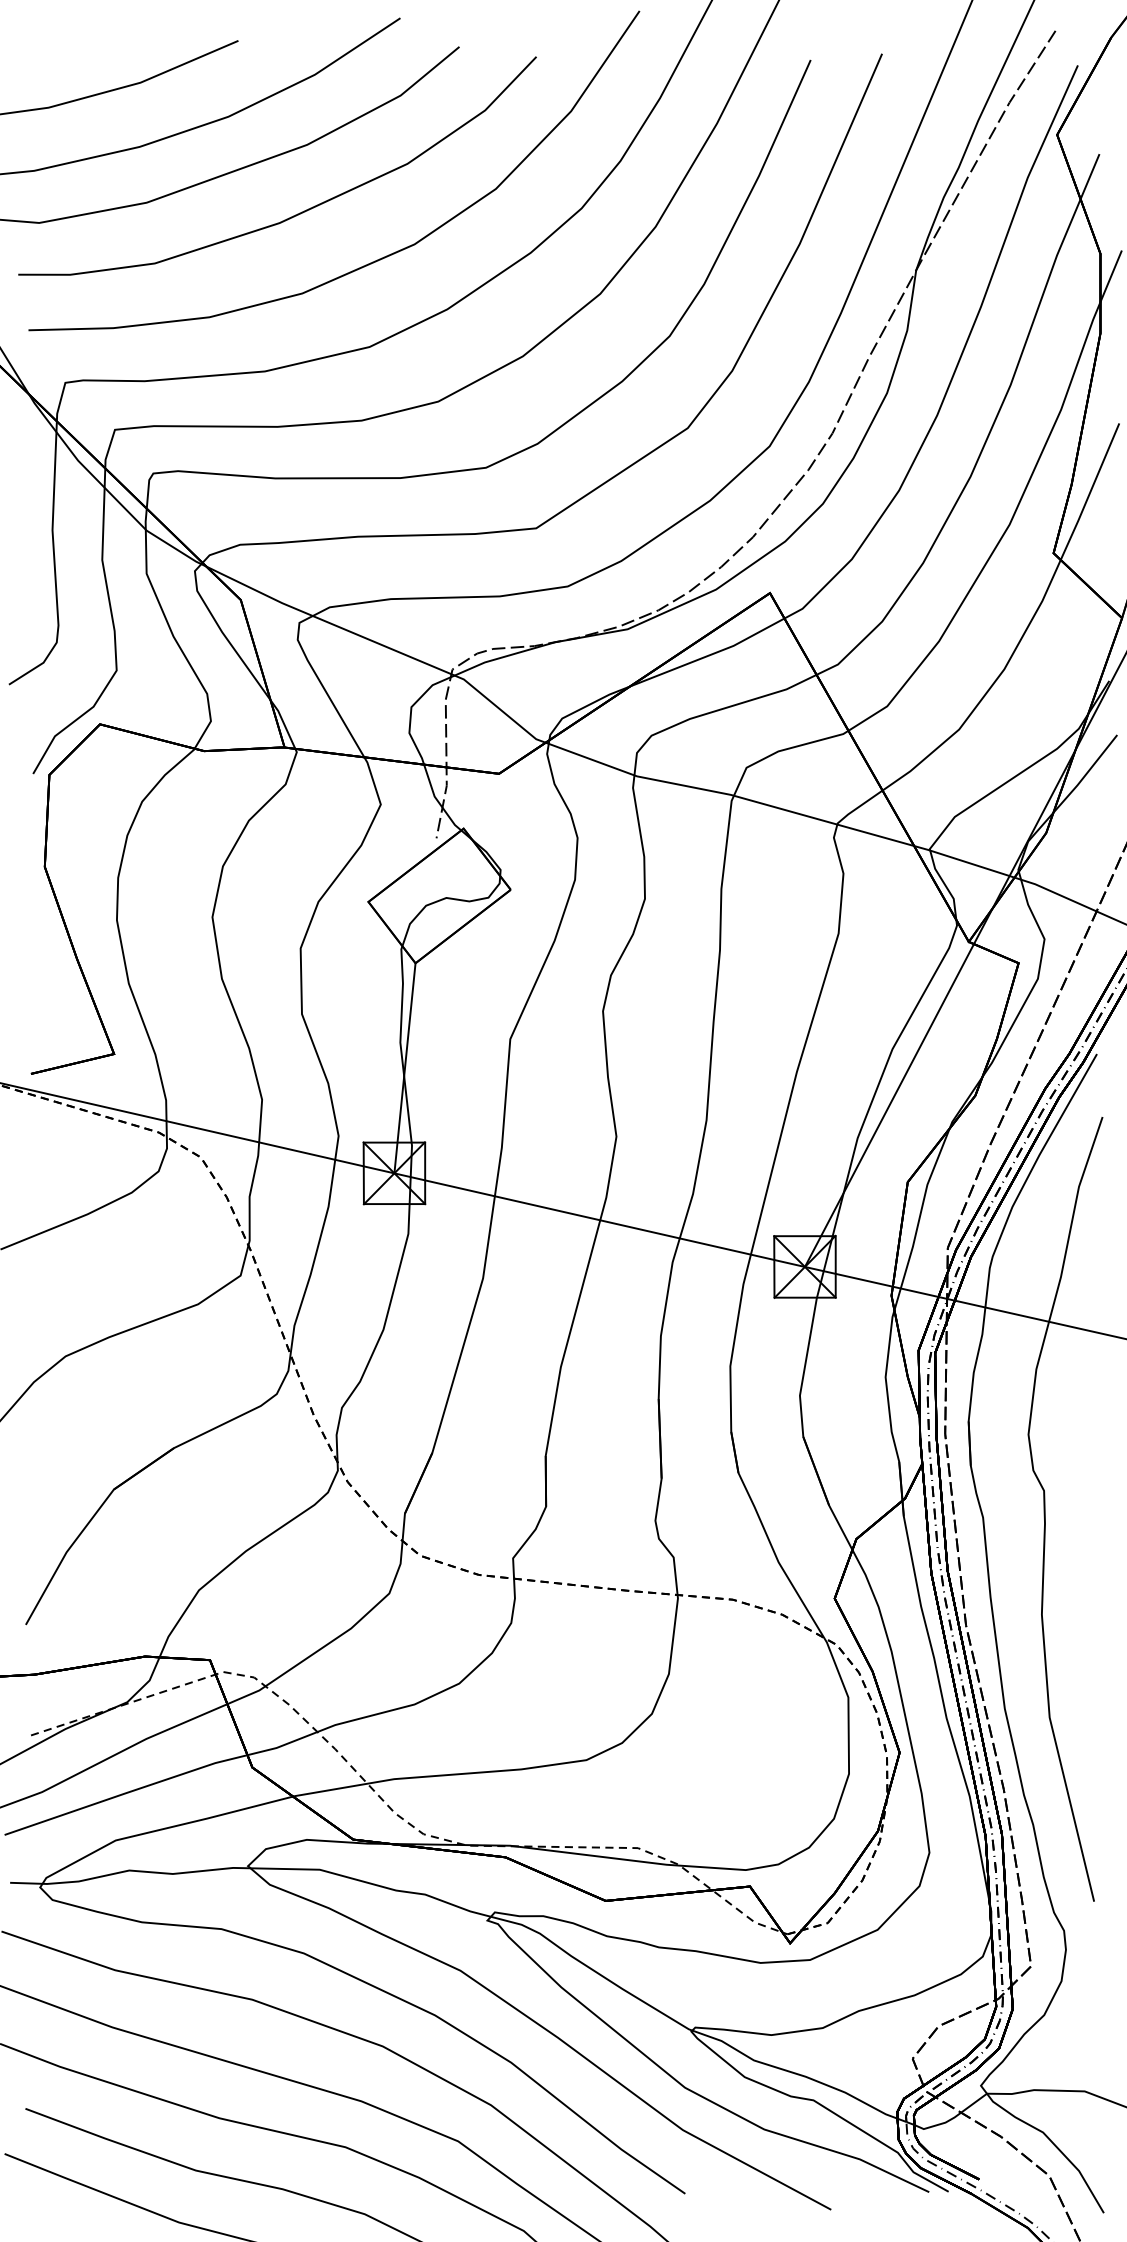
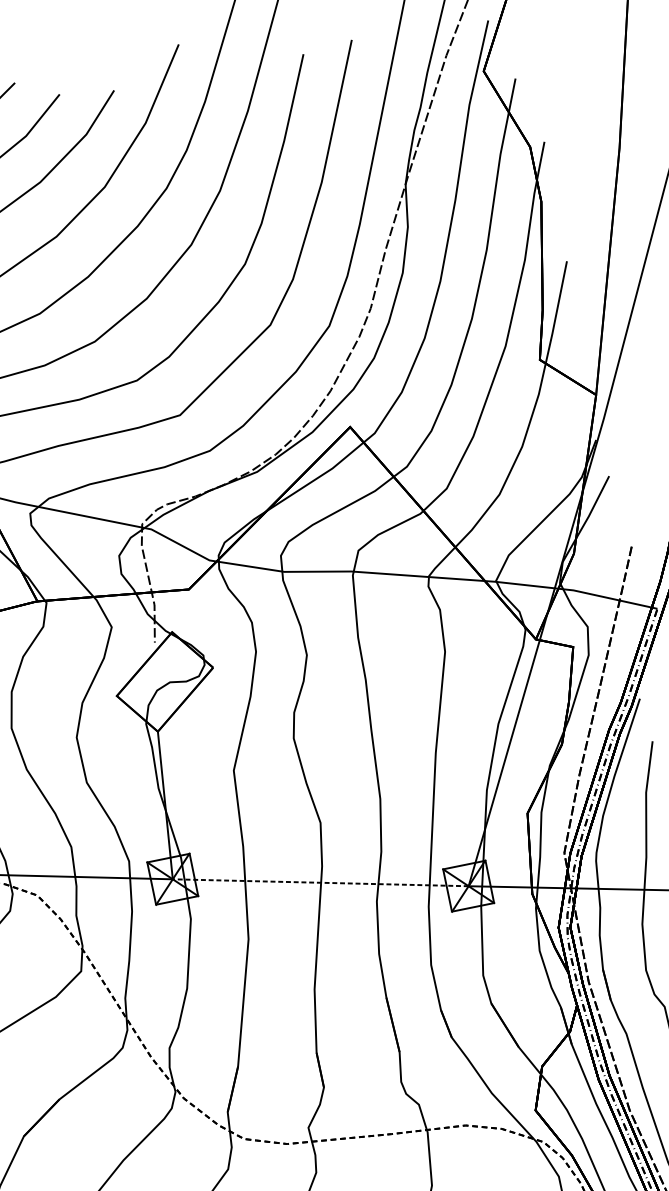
line: (599, 1220) -> (320, 883), solid -> dashed

